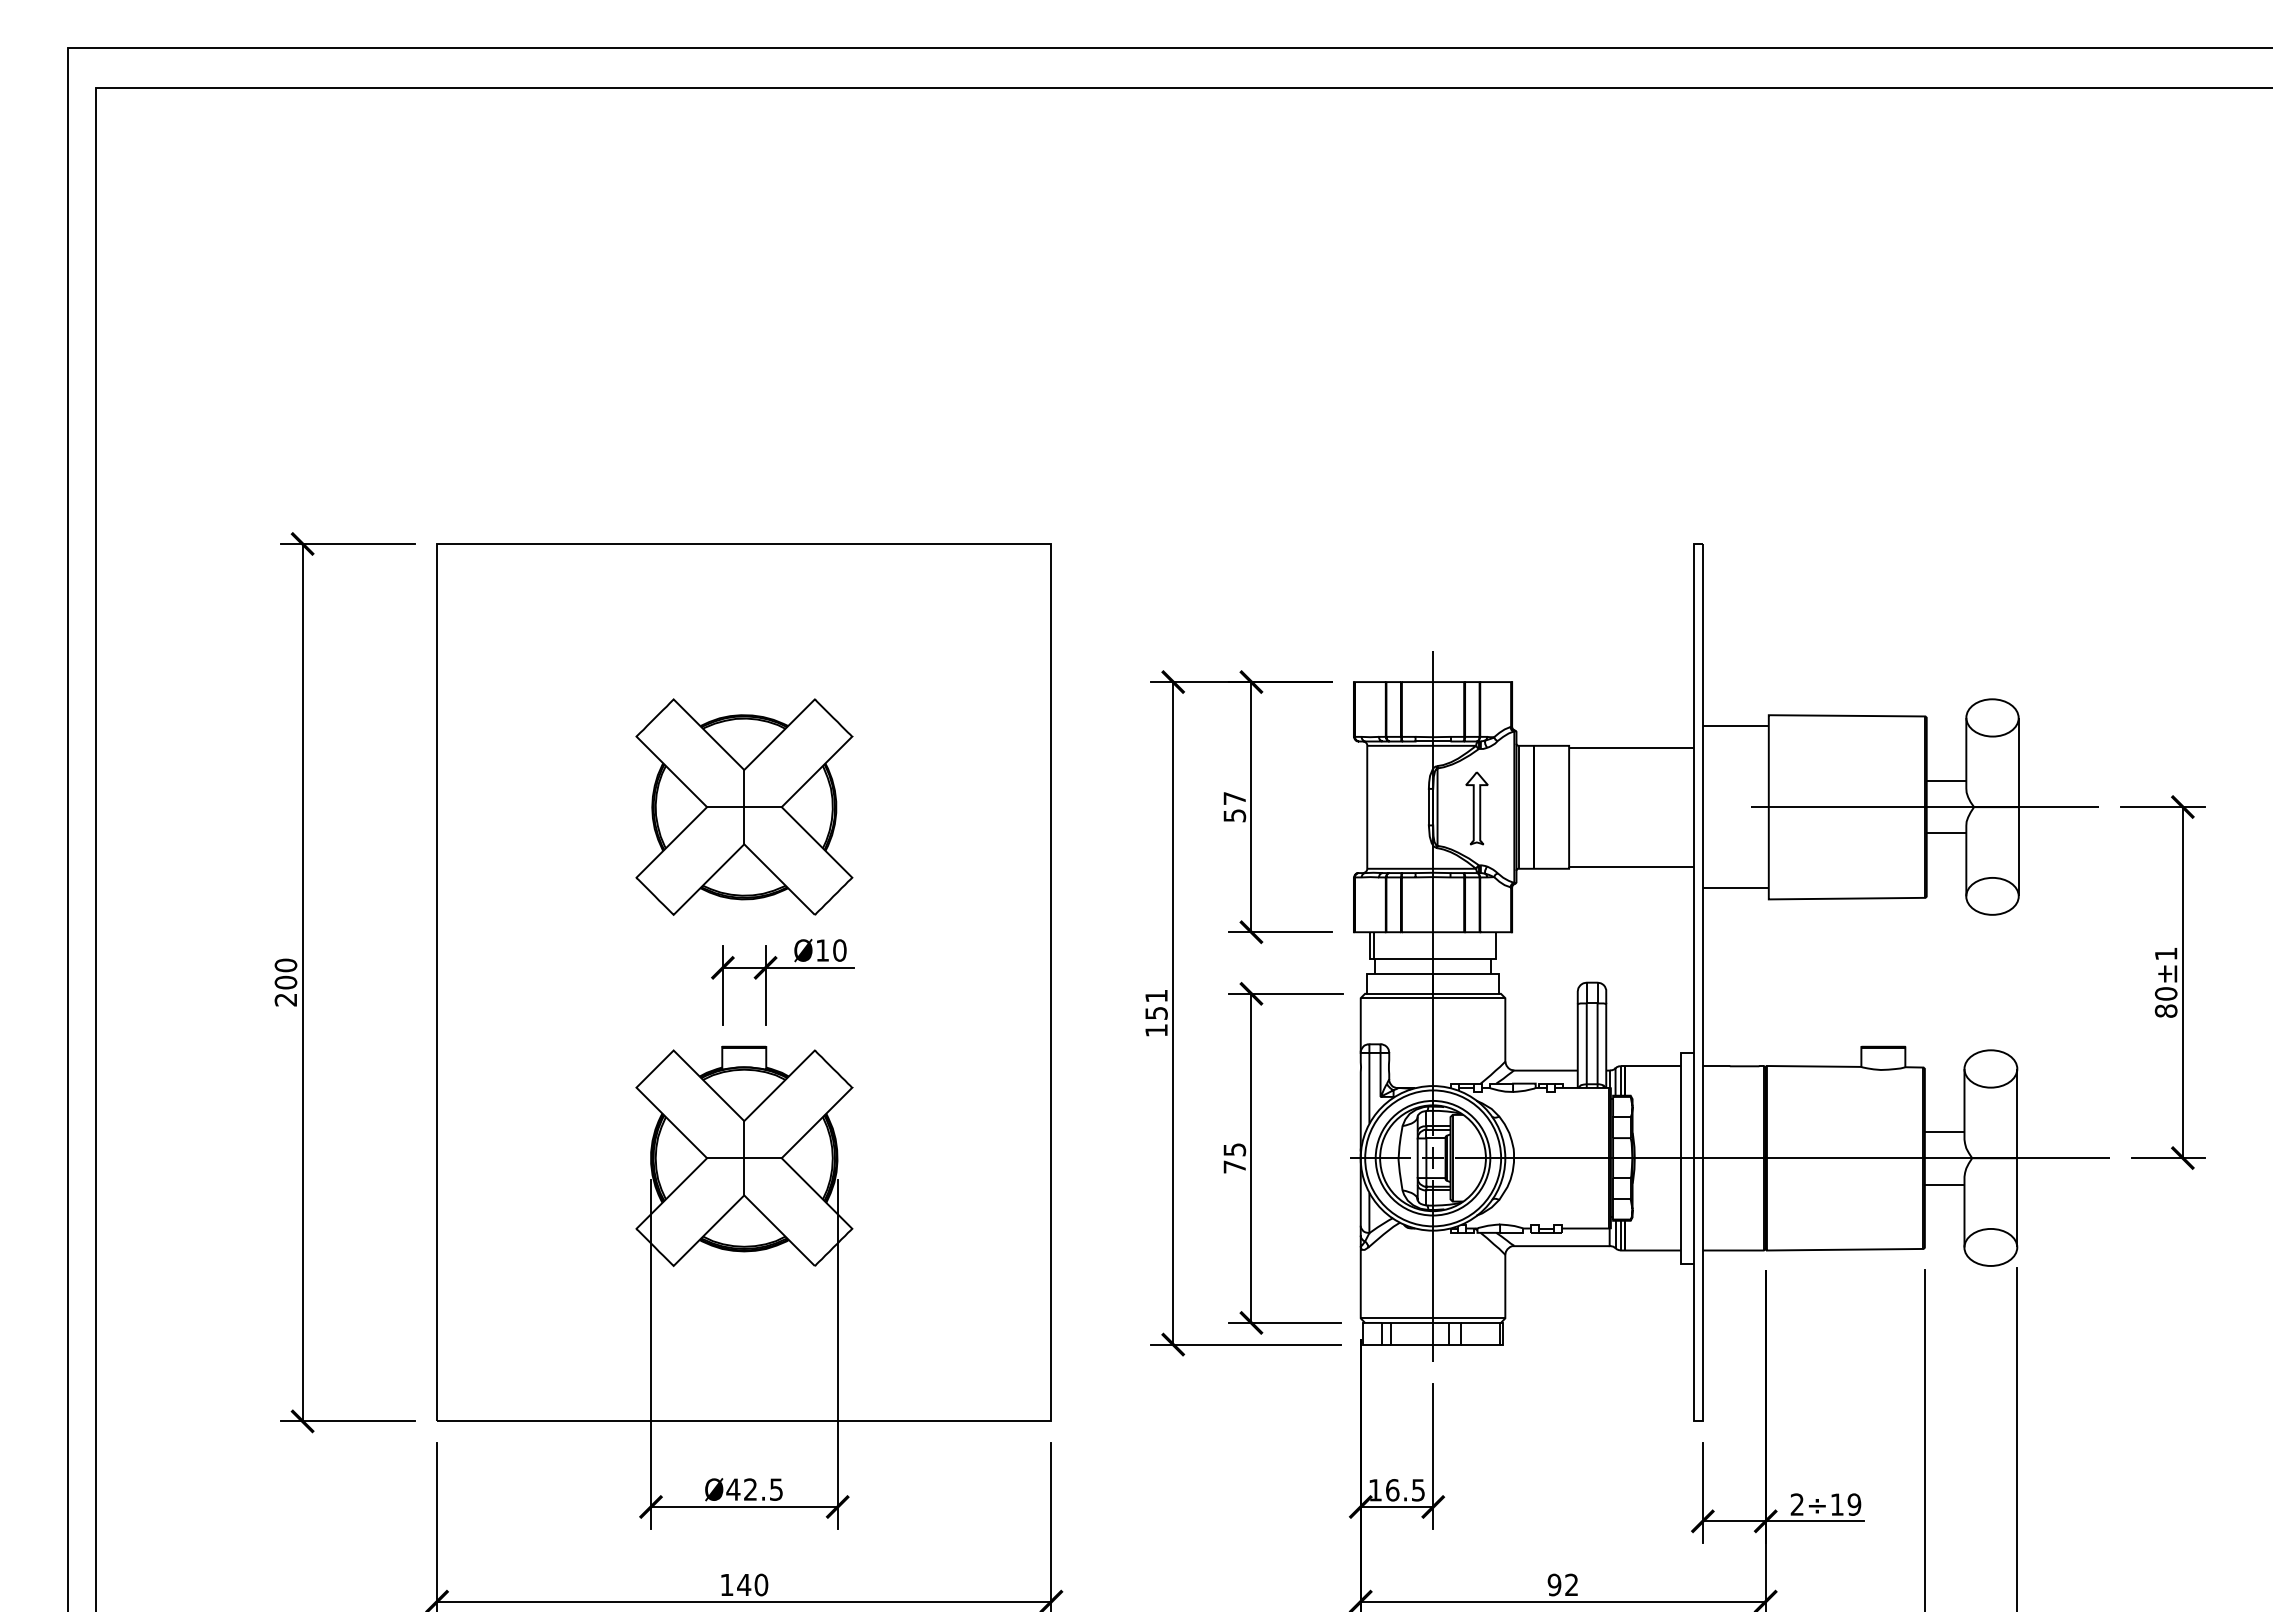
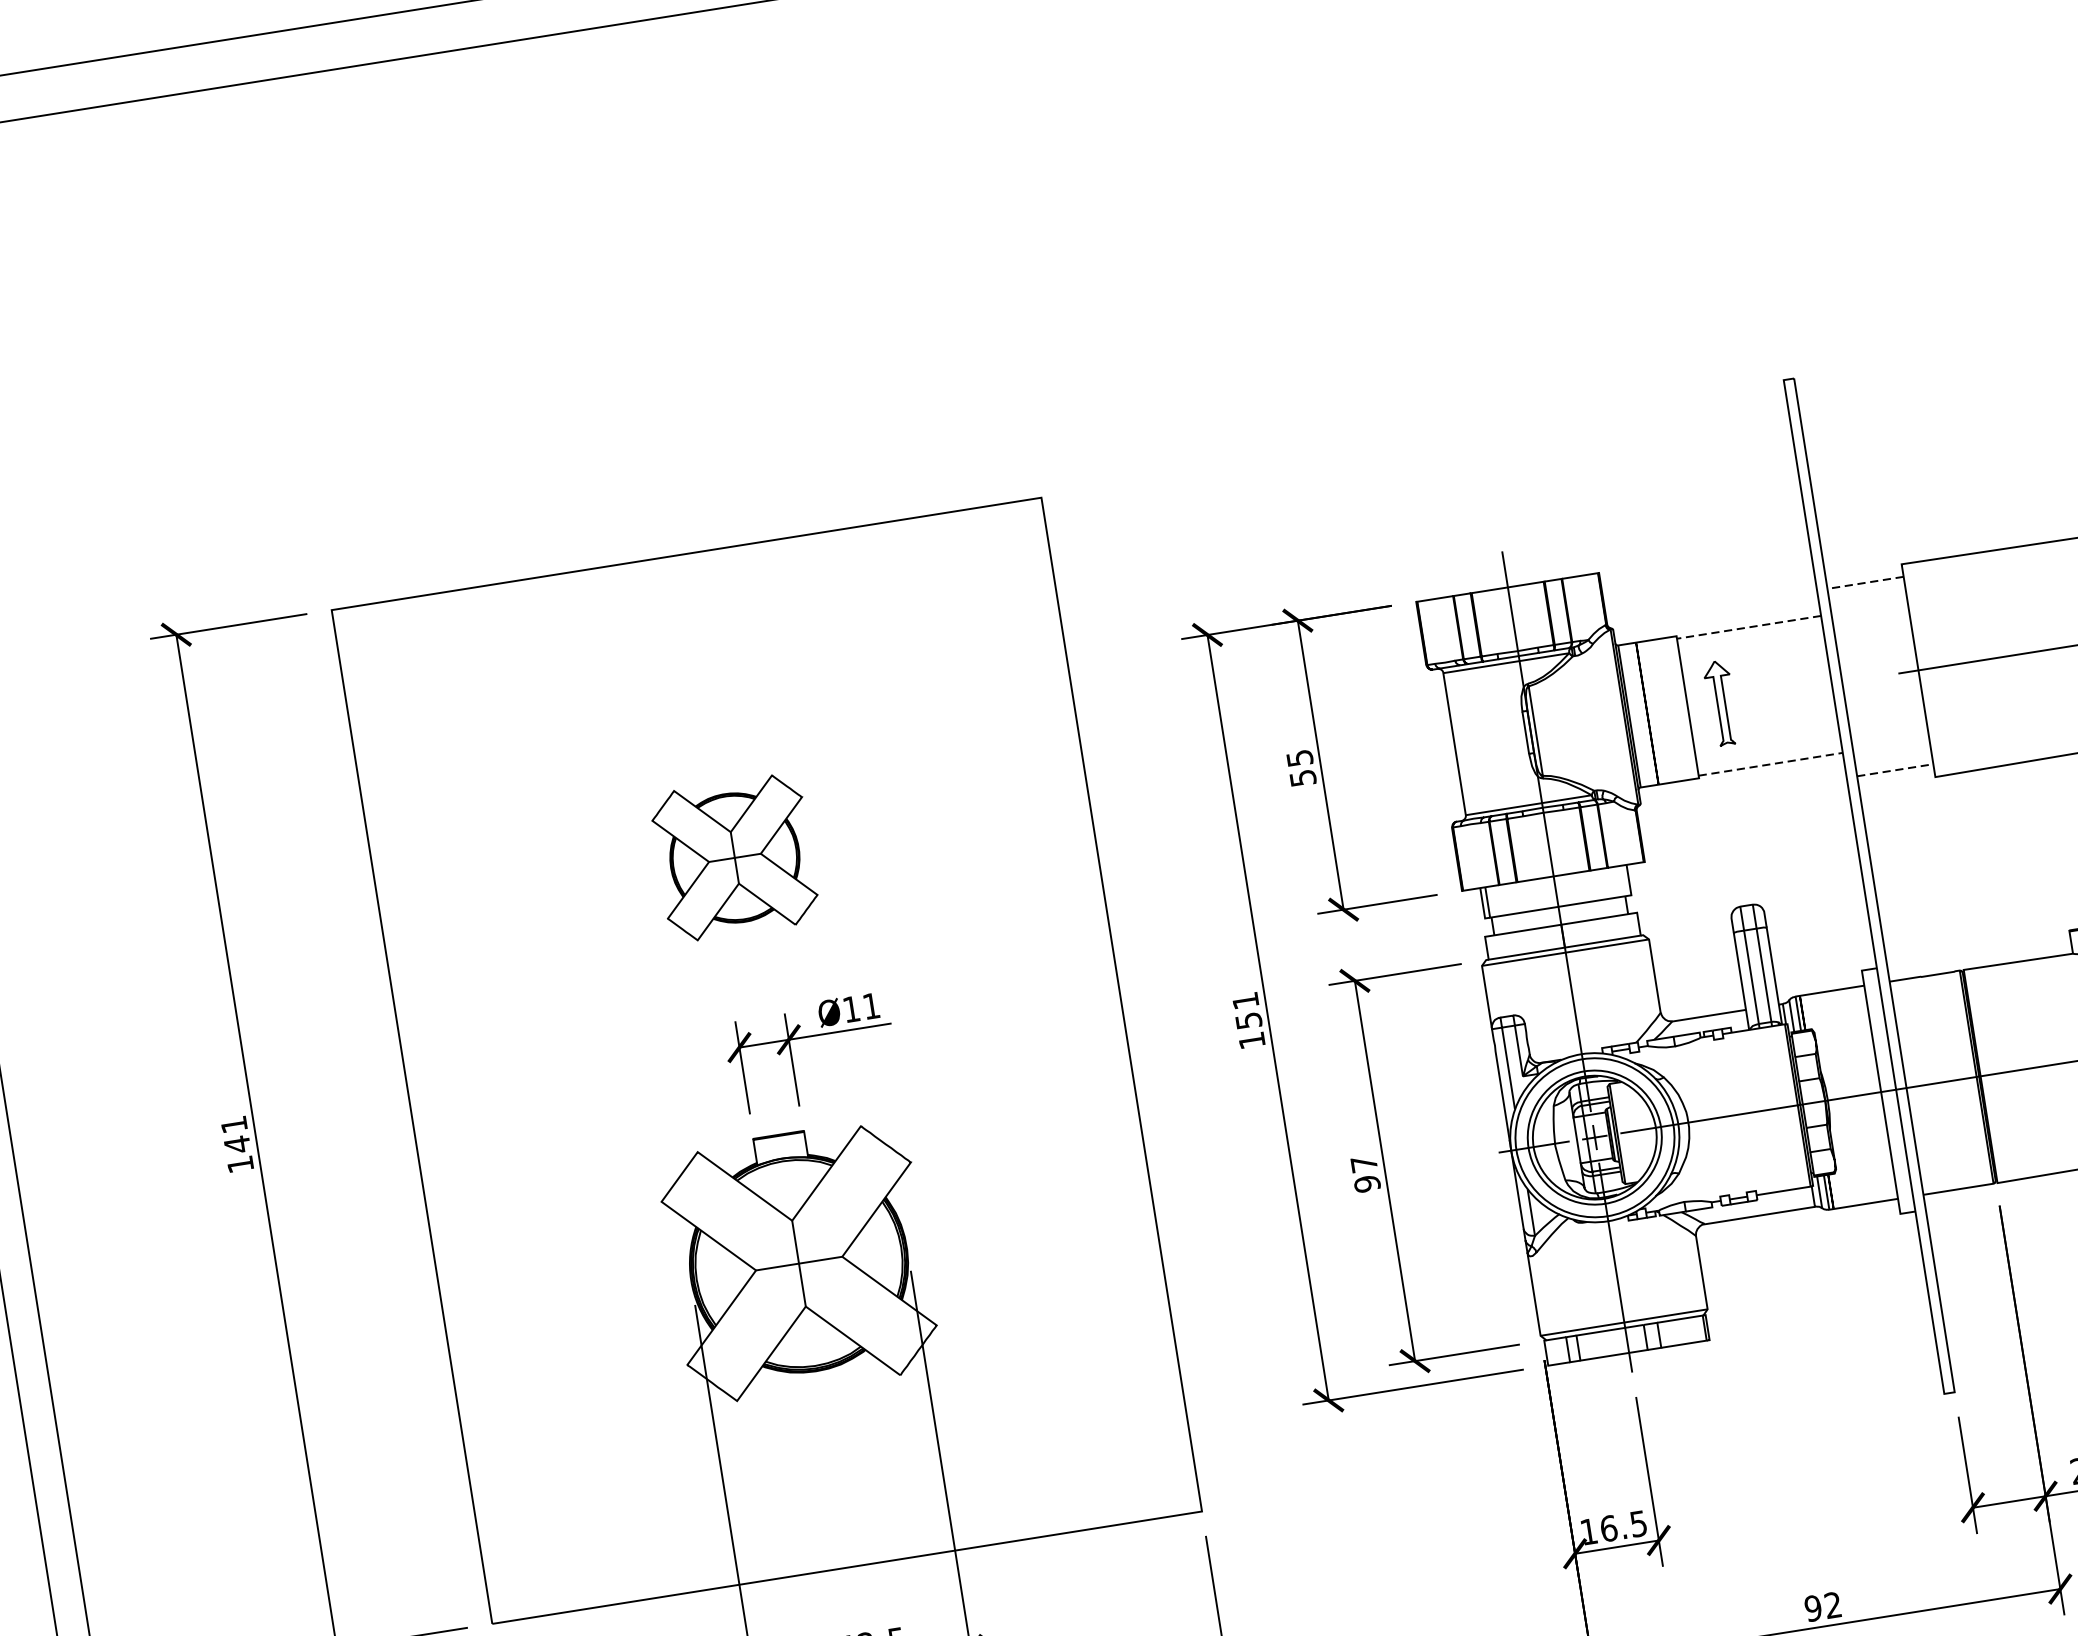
line: (1735, 726) -> (1865, 583), solid -> dashed
line: (1630, 748) -> (1747, 628), solid -> dashed
text: (1234, 798) -> (1299, 758), 57 -> 55
part: (744, 806) -> (734, 857), size x0.6
part: (1476, 808) -> (1720, 703), moved
line: (1631, 866) -> (1770, 764), solid -> dashed
line: (1735, 888) -> (1894, 770), solid -> dashed
text: (839, 950) -> (871, 1006), Ø10 -> Ø11
text: (285, 982) -> (236, 1144), 200 -> 141
text: (1234, 1158) -> (1365, 1174), 75 -> 97

